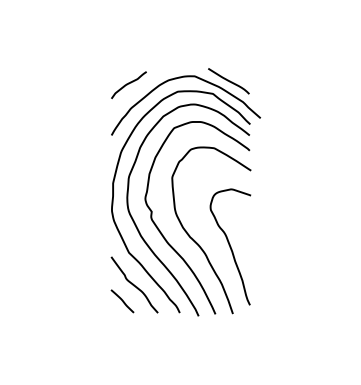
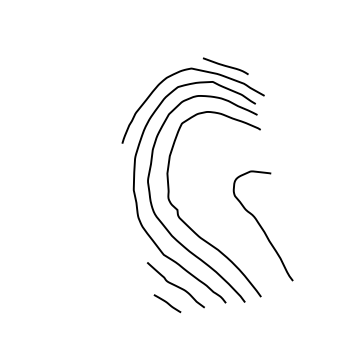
curve: (128, 84) -> (128, 90), removed
curve: (198, 243) -> (229, 231), removed

